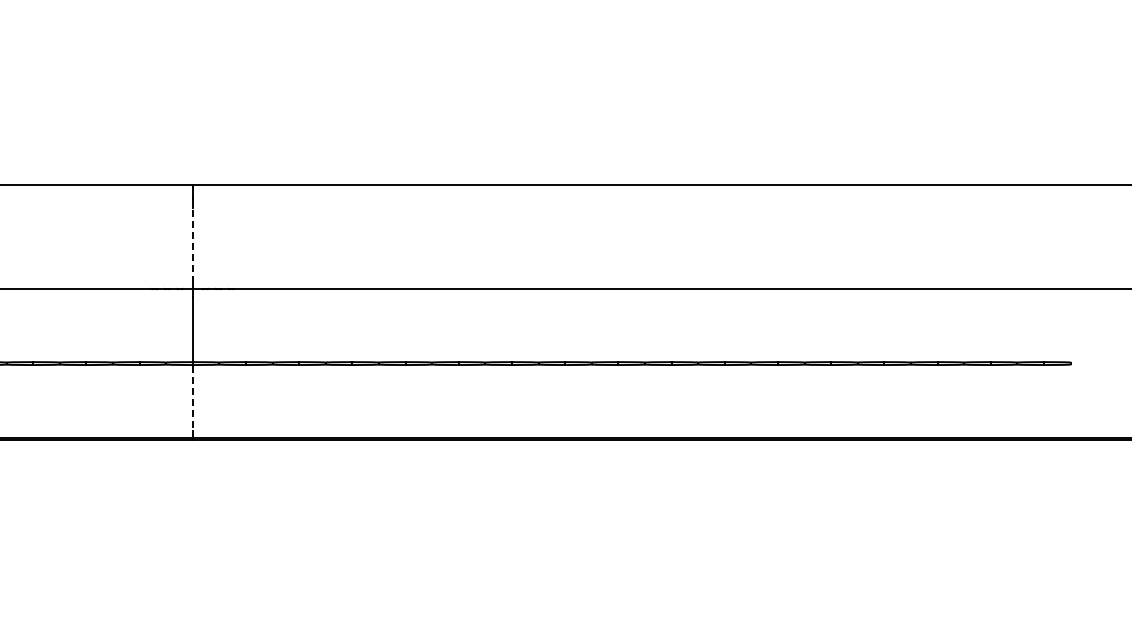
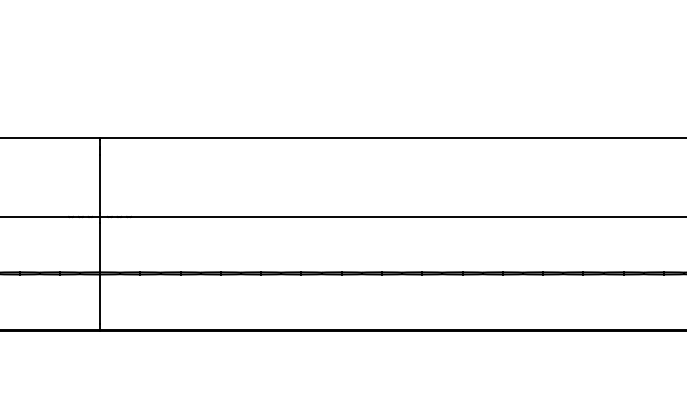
line: (192, 245) -> (99, 184), dashed -> solid
line: (192, 398) -> (99, 299), dashed -> solid

